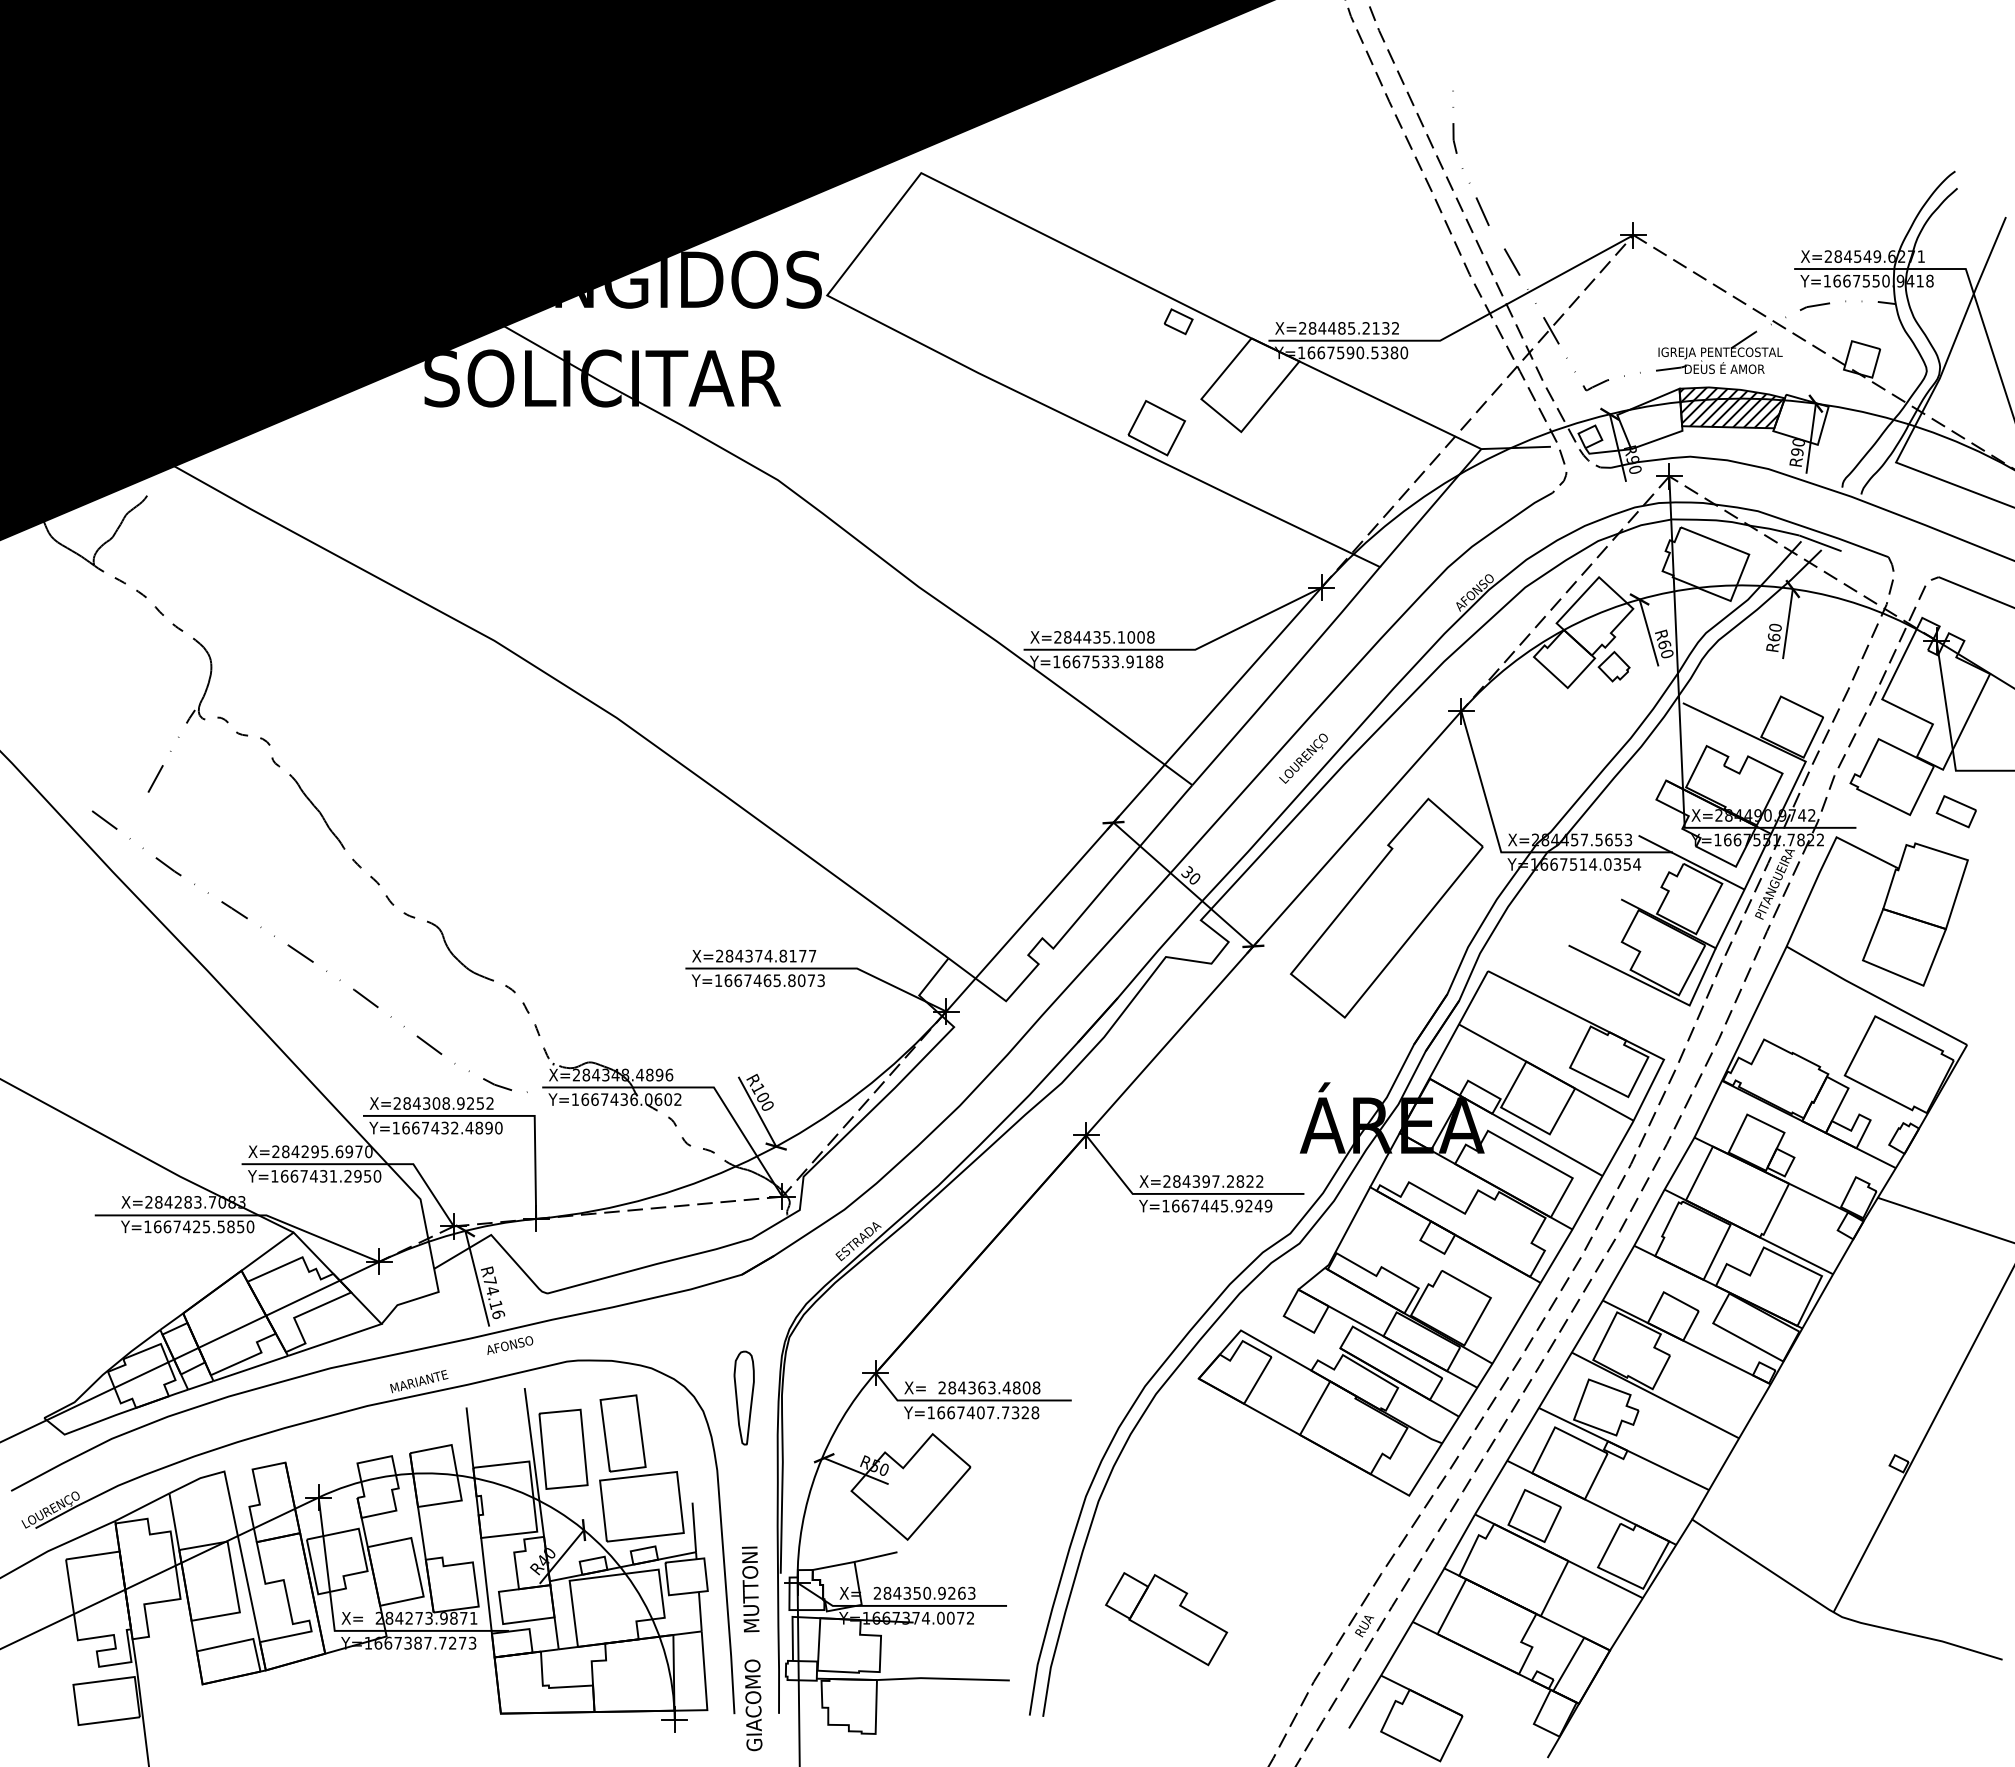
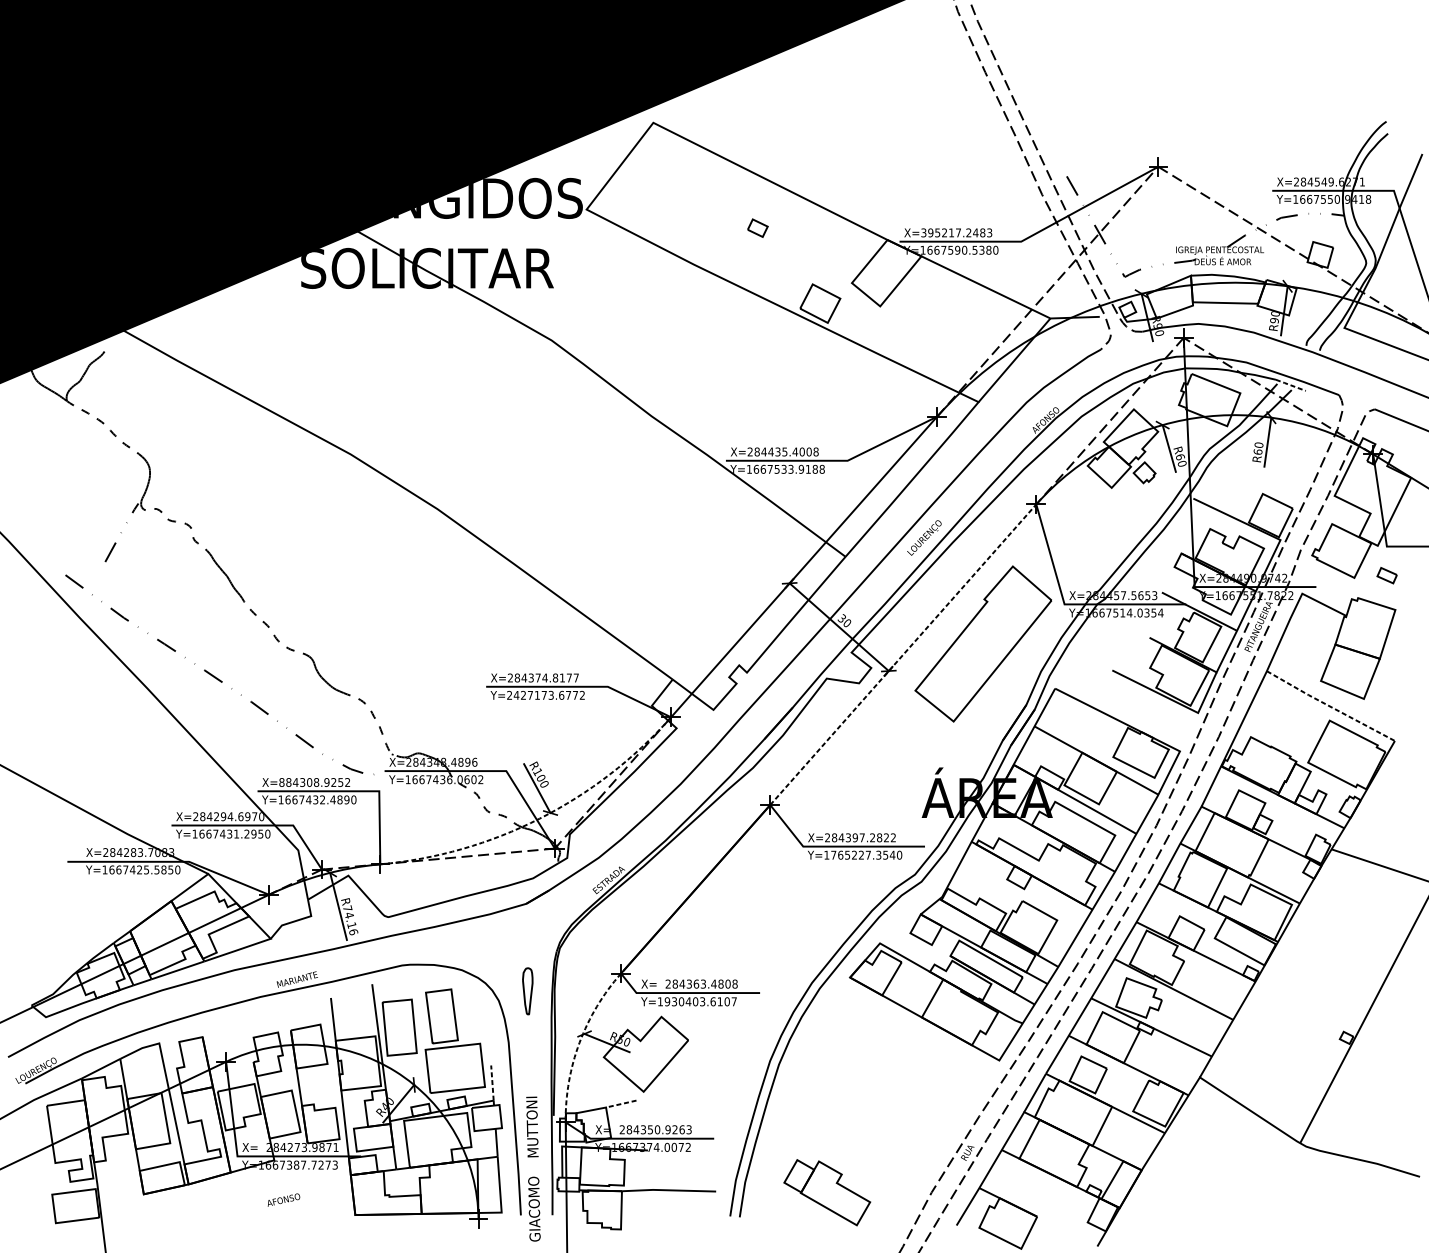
line: (1463, 168) -> (1037, 119), removed
part: (1178, 321) -> (757, 228), moved
text: (1349, 328) -> (956, 233), X=284485.2132 -> X=395217.2483
hatch: (1731, 407) -> (1227, 289), removed
line: (1820, 543) -> (1290, 385), solid -> dashed
text: (1121, 637) -> (795, 452), X=284435.1008 -> X=284435.4008
part: (1955, 811) -> (1386, 575), size x0.7
line: (1274, 922) -> (903, 654), solid -> dashed
text: (769, 980) -> (545, 695), Y=1667465.8073 -> Y=2427173.6772
line: (1876, 996) -> (1330, 706), solid -> dashed
text: (397, 1103) -> (282, 782), X=284308.9252 -> X=884308.9252
text: (324, 1151) -> (230, 816), X=284295.6970 -> X=284294.6970
arc: (761, 1154) -> (540, 818), solid -> dashed
text: (1222, 1205) -> (866, 854), Y=1667445.9249 -> Y=1765227.3540
text: (510, 1345) -> (284, 1200), moved
part: (743, 1397) -> (527, 990), size x0.7
text: (988, 1412) -> (701, 1001), Y=1667407.7328 -> Y=1930403.6107
arc: (817, 1470) -> (579, 1042), solid -> dashed
line: (694, 1527) -> (492, 1083), solid -> dashed
line: (876, 1557) -> (621, 1104), solid -> dashed
part: (1166, 1619) -> (827, 1192), moved

